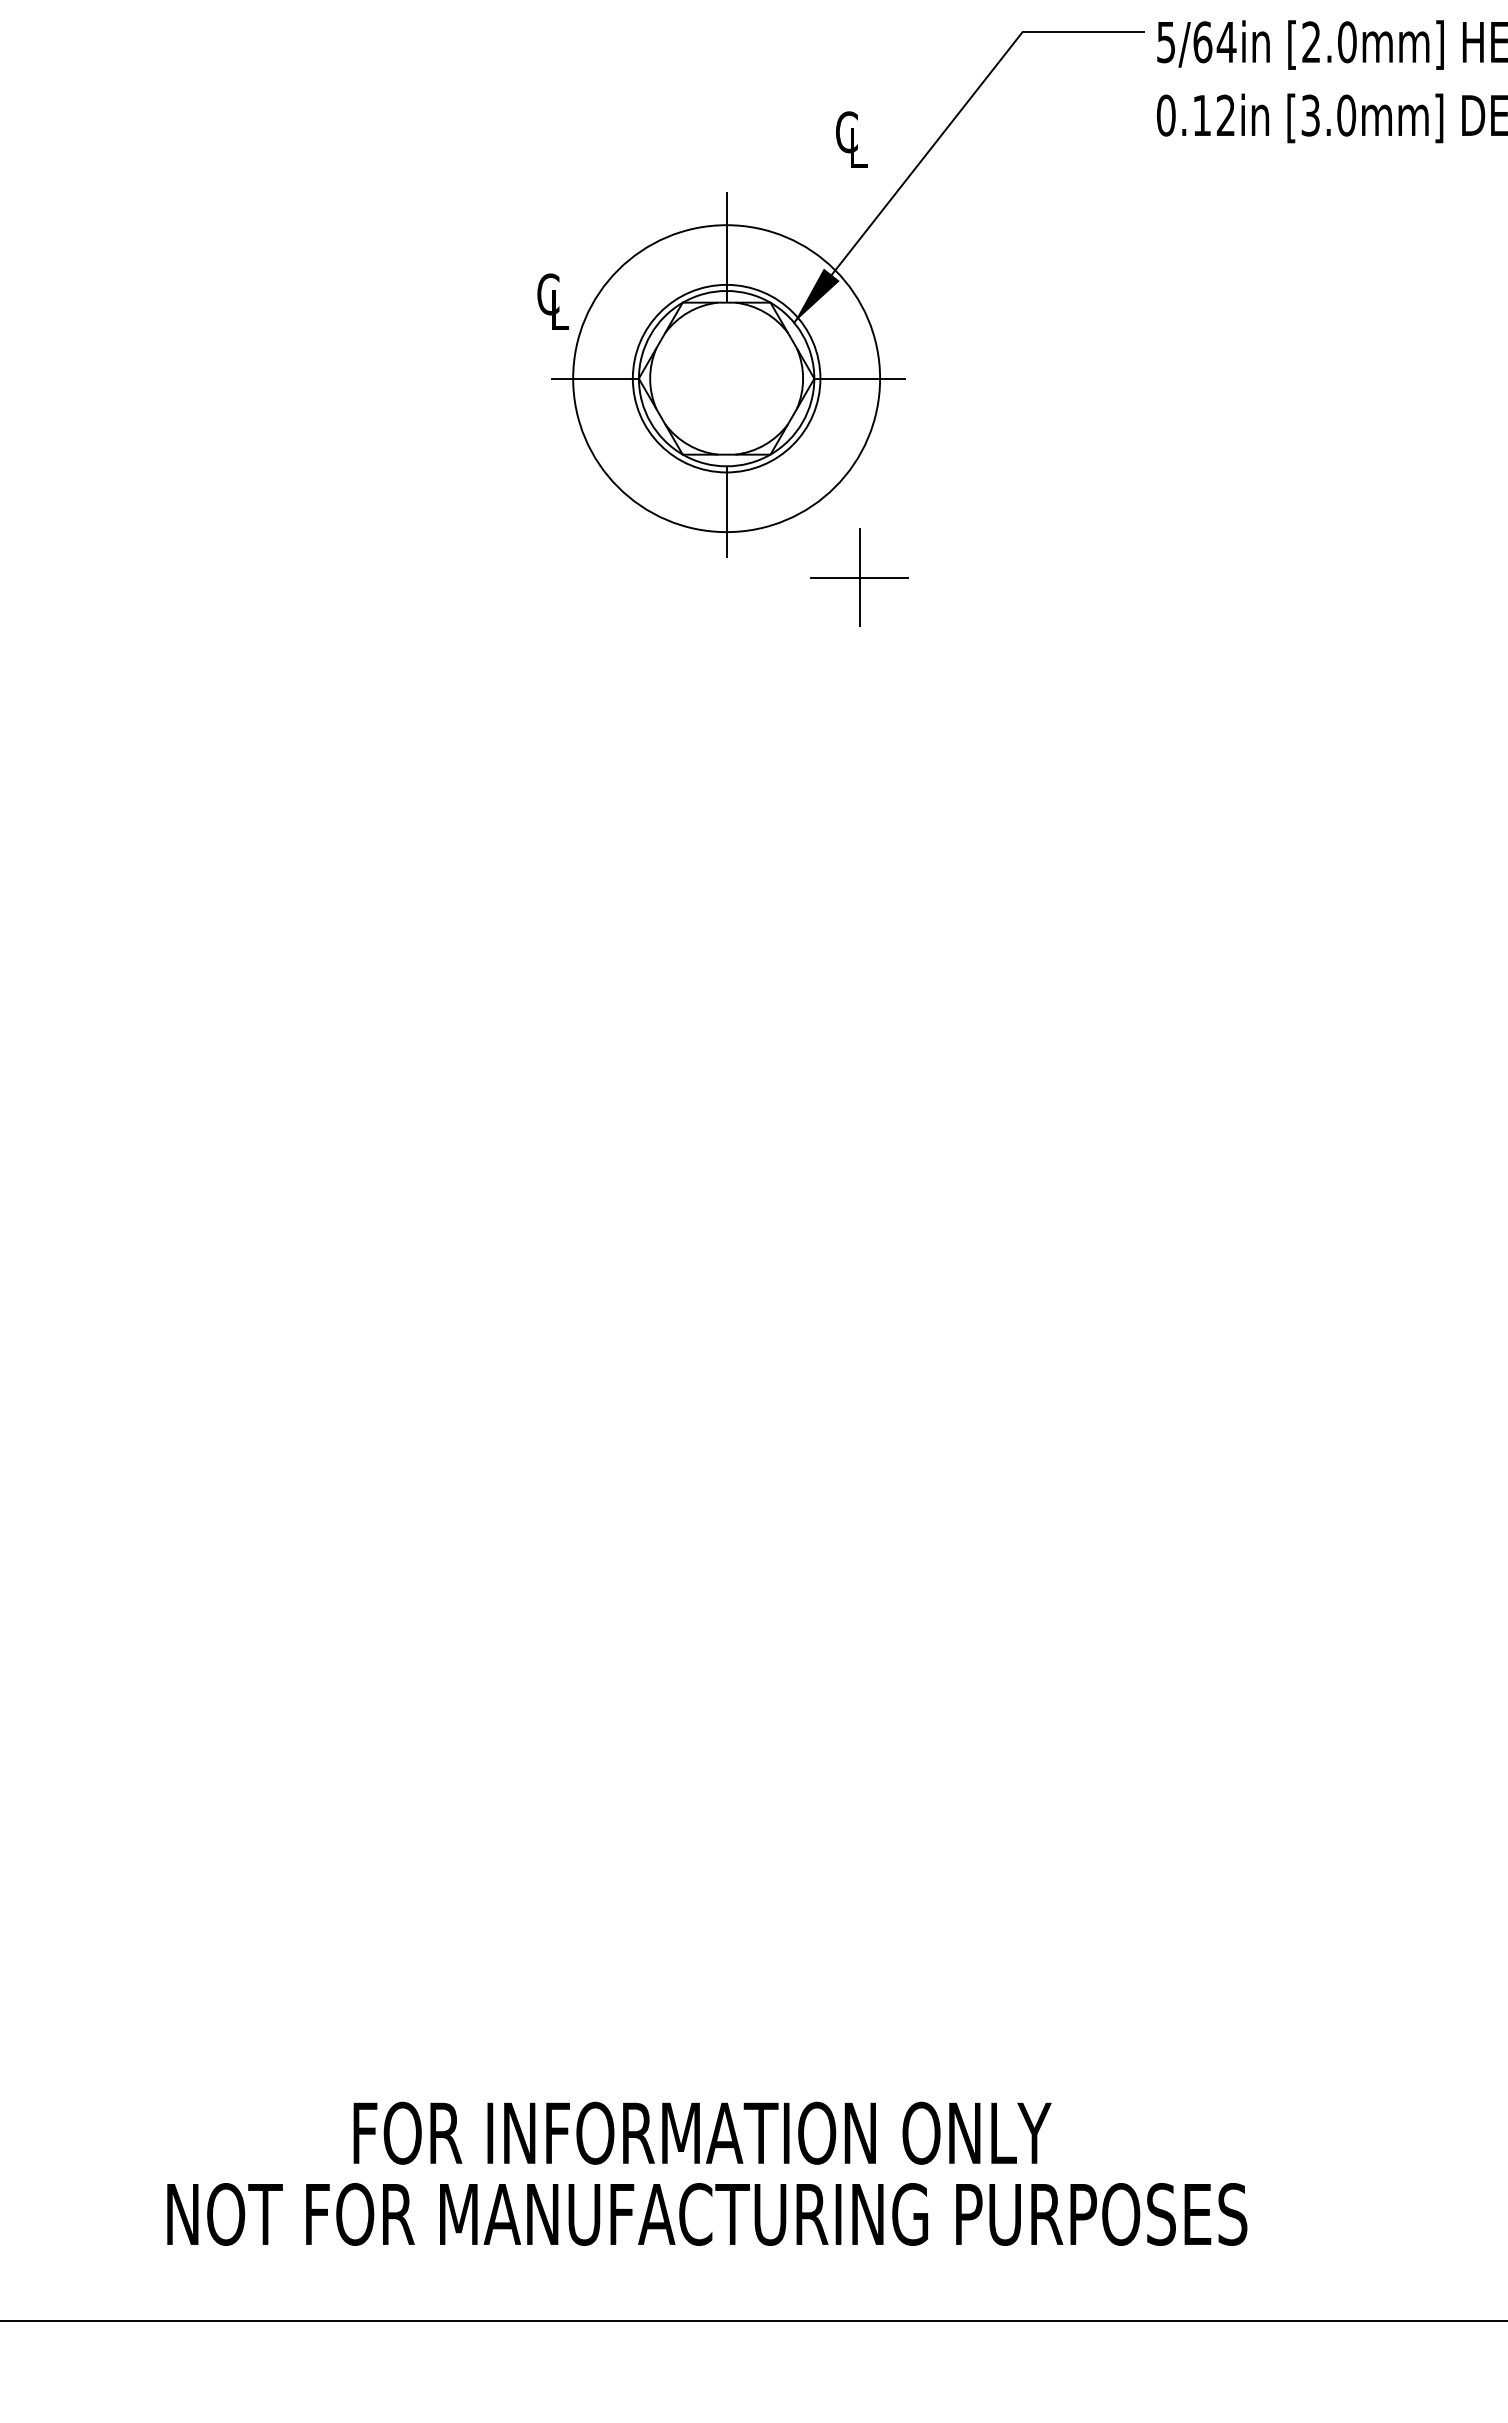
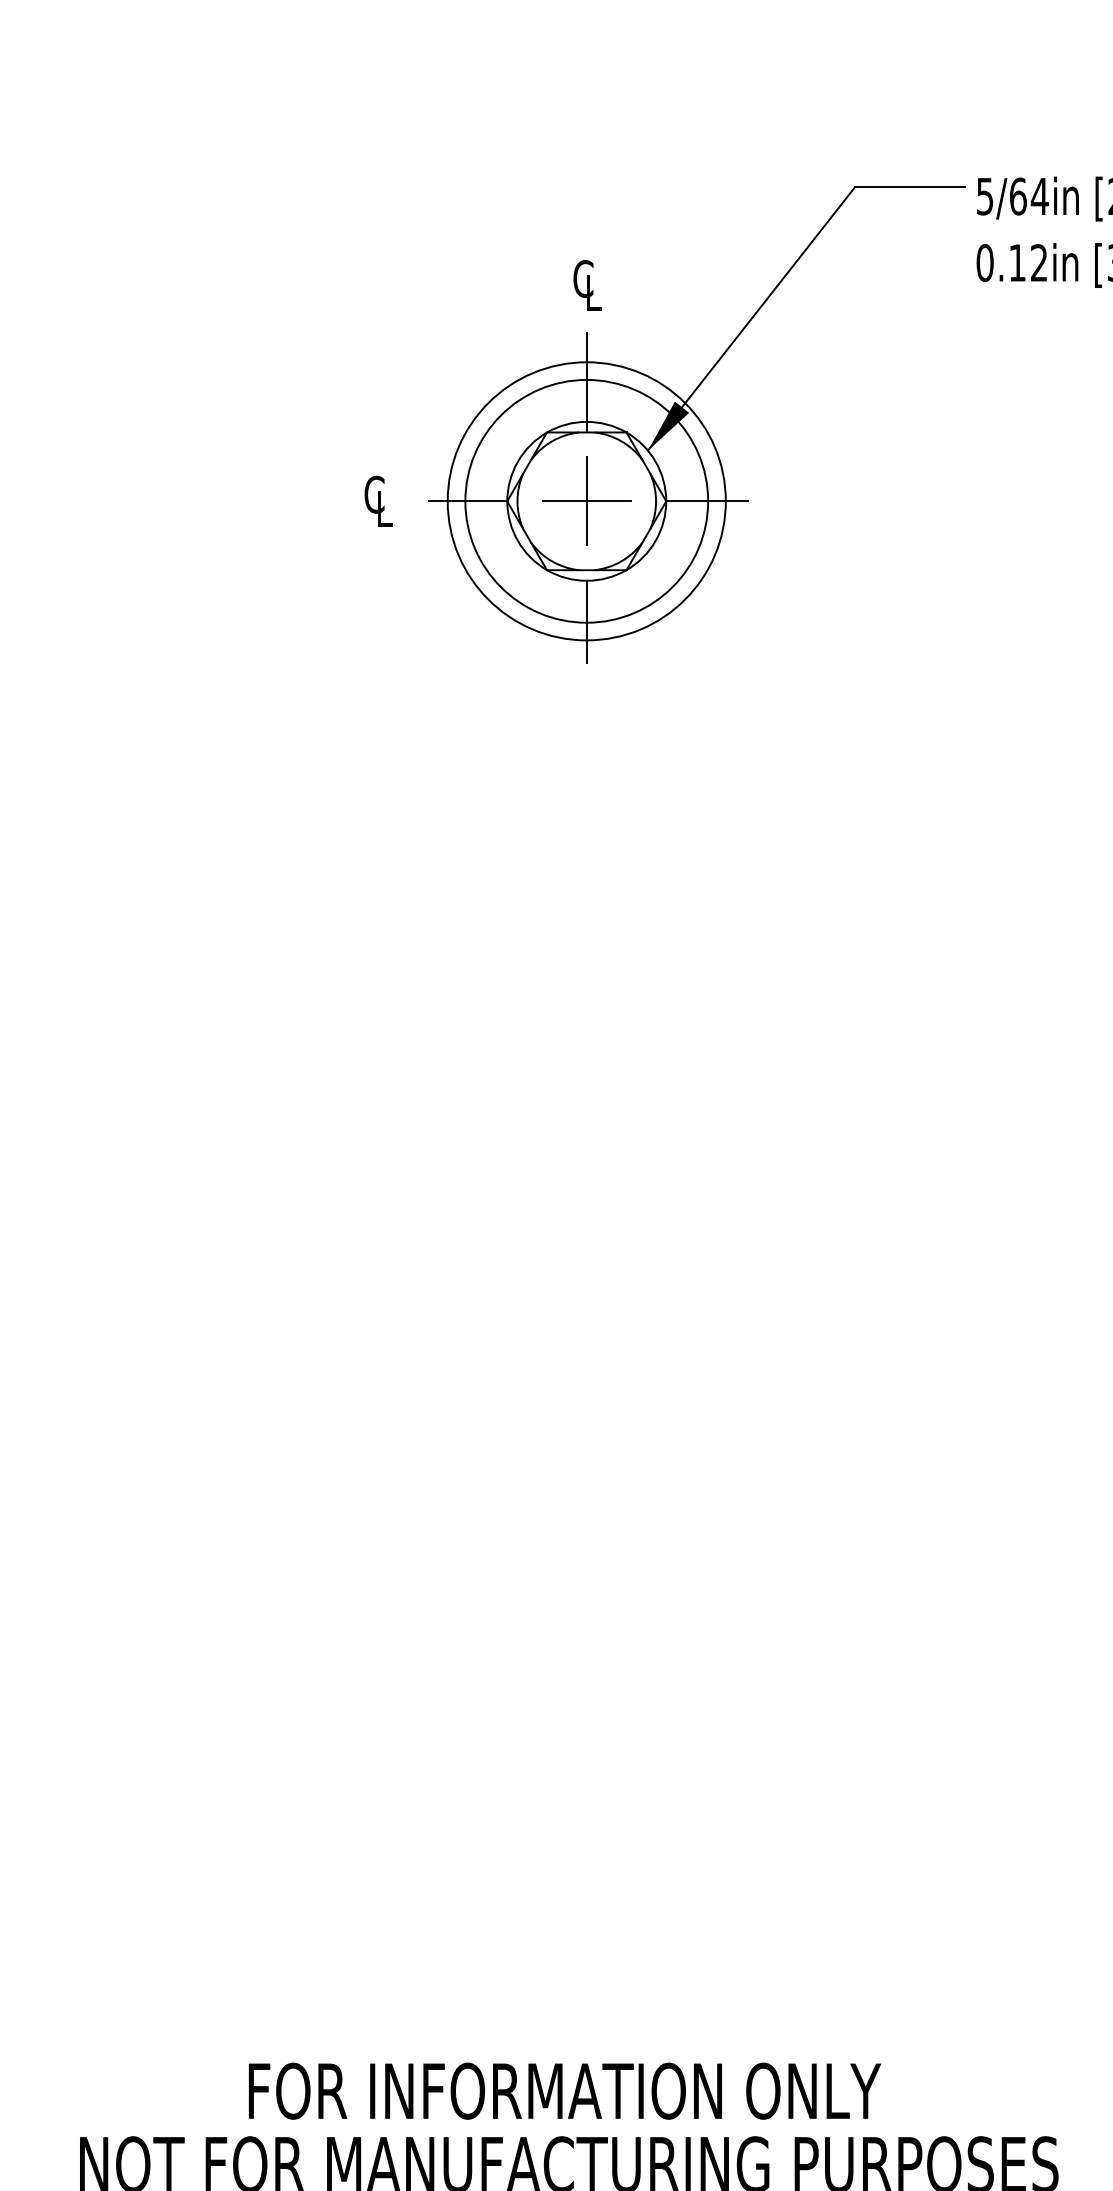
text: (851, 139) -> (587, 285), moved
text: (552, 301) -> (378, 501), moved
circle: (726, 378) -> (586, 501), size x1.43
part: (859, 577) -> (586, 501), moved

